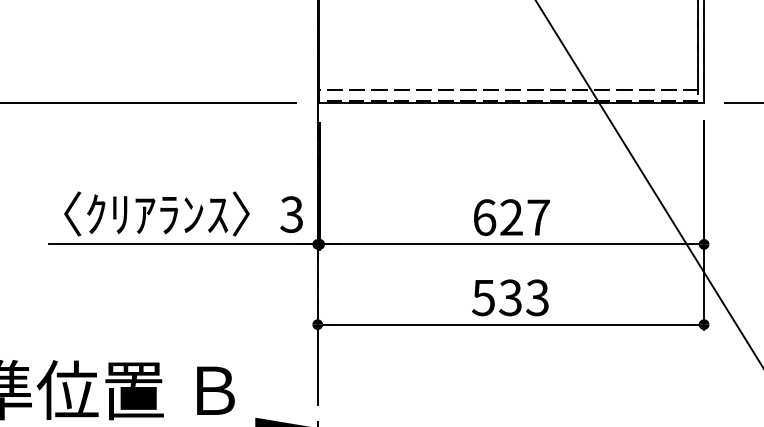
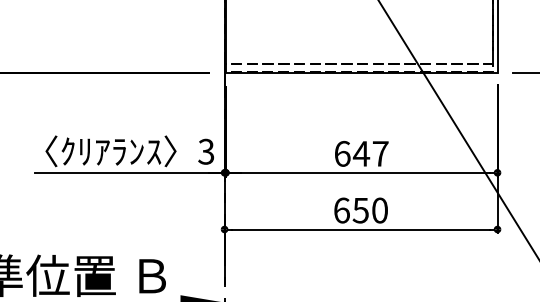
text: (511, 217) -> (361, 153), 627 -> 647
text: (510, 297) -> (360, 210), 533 -> 650

